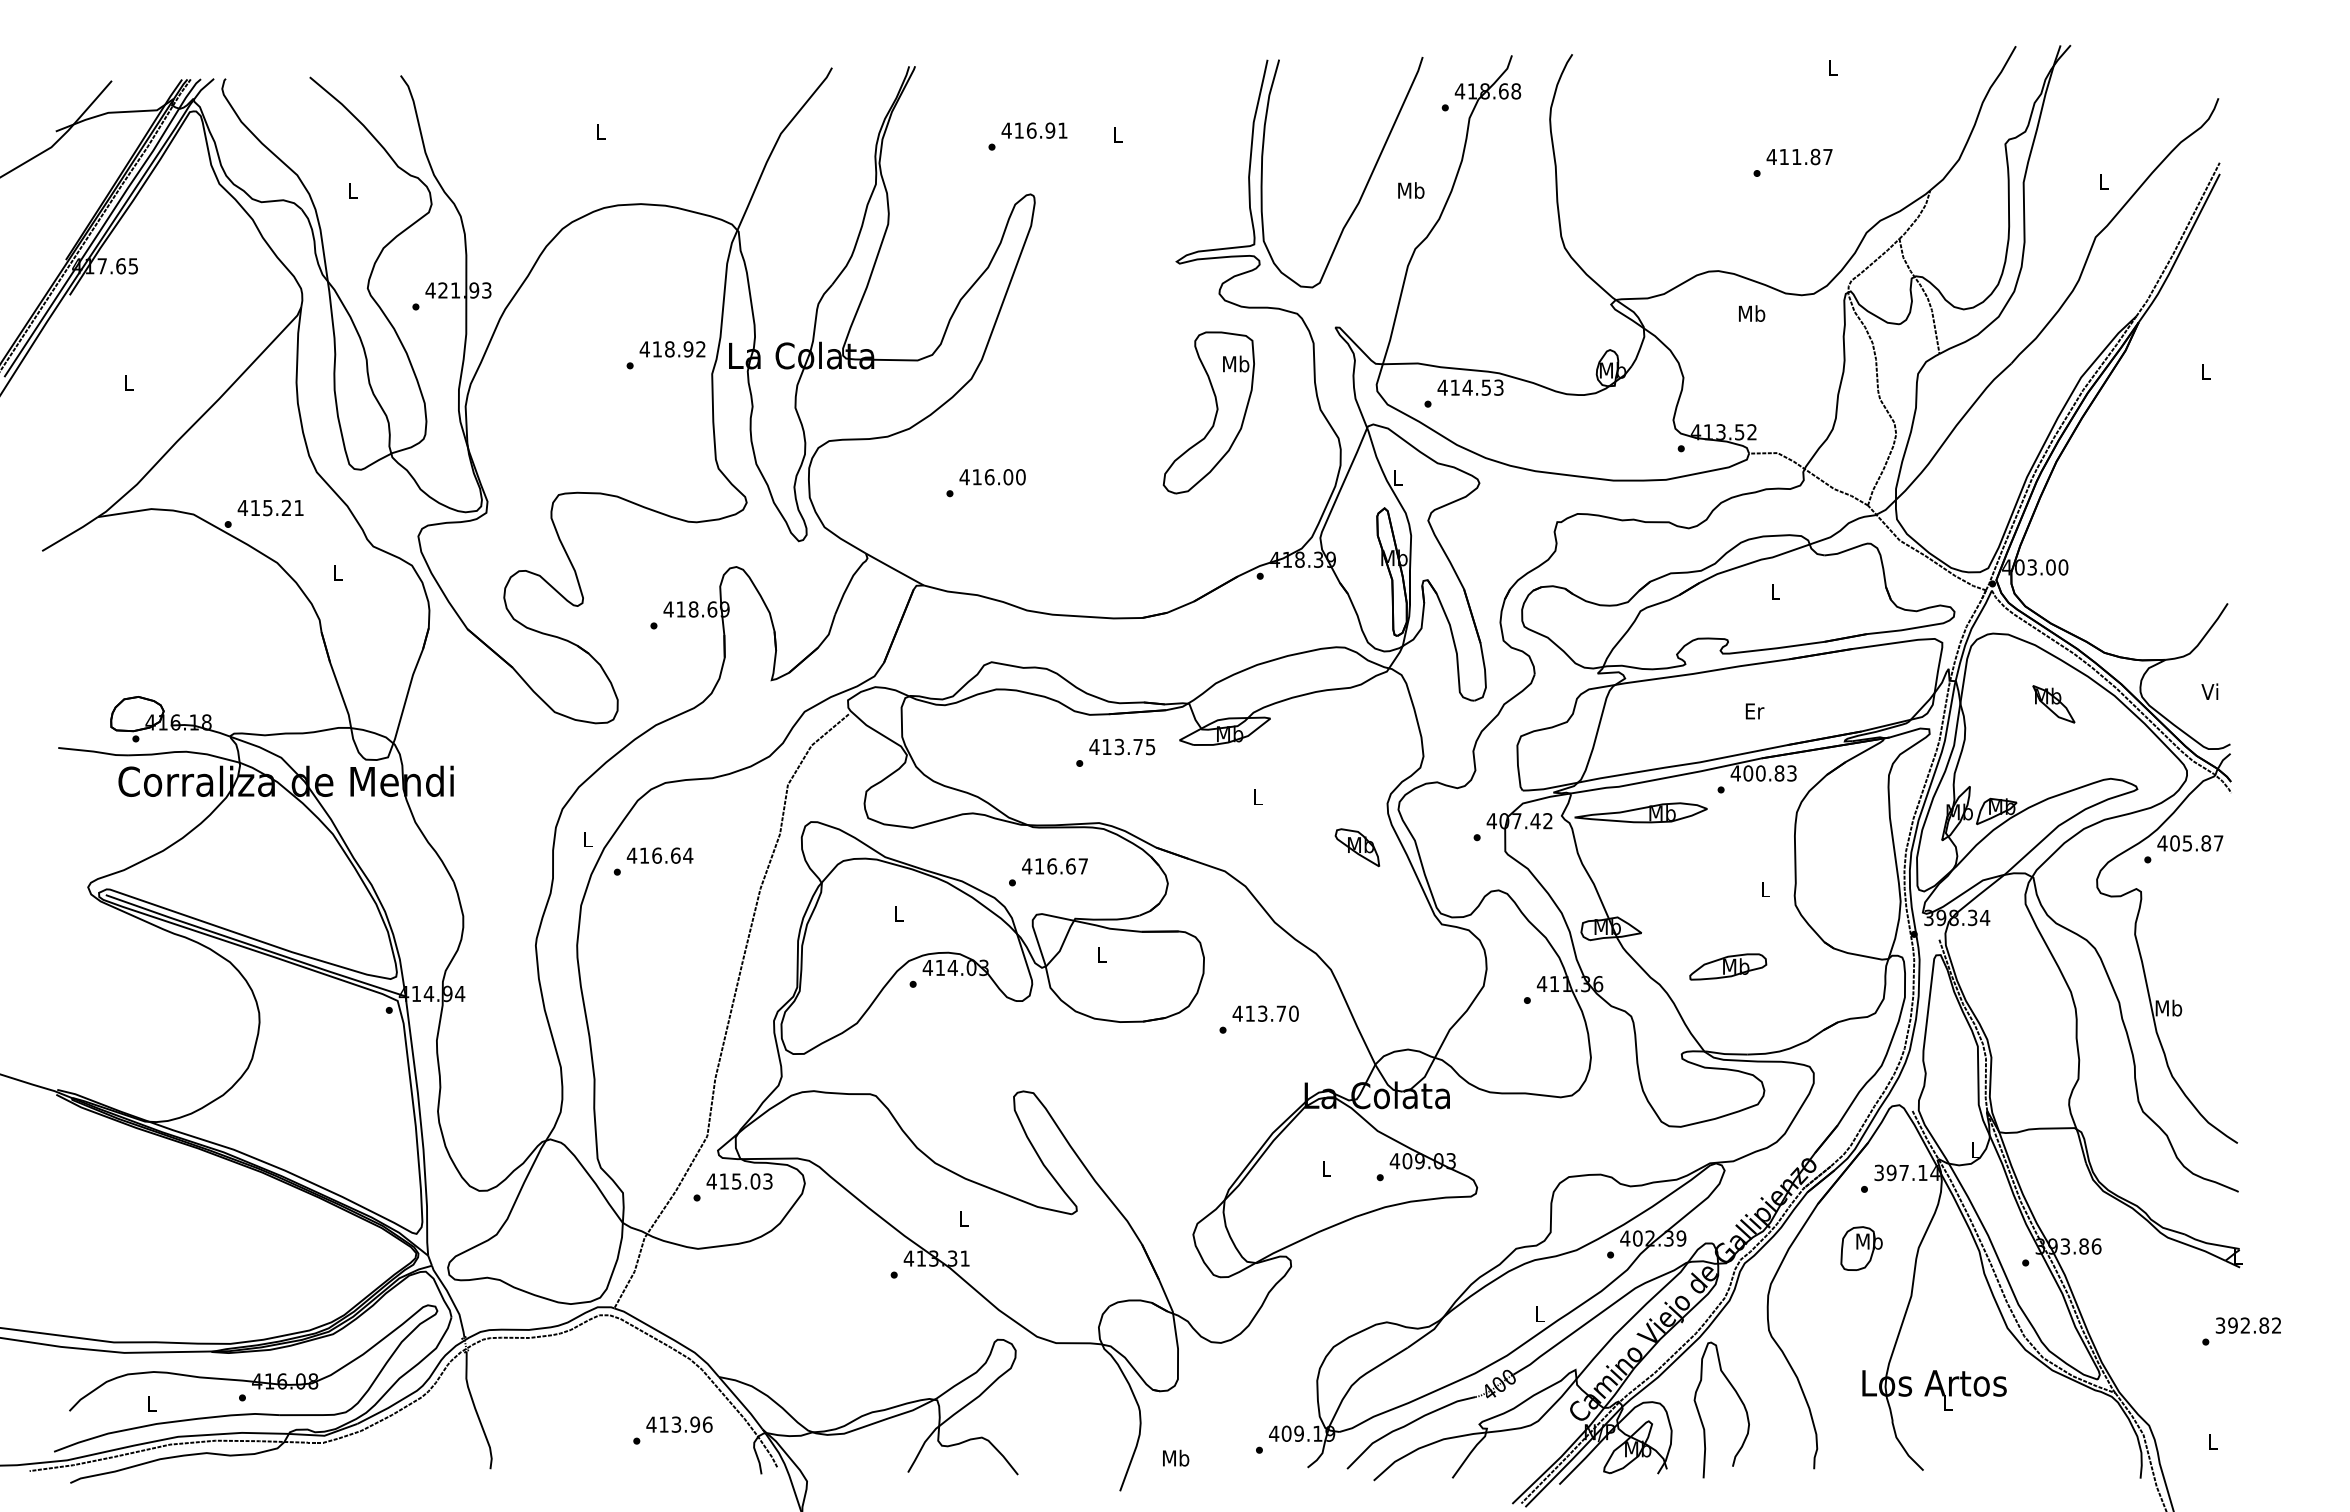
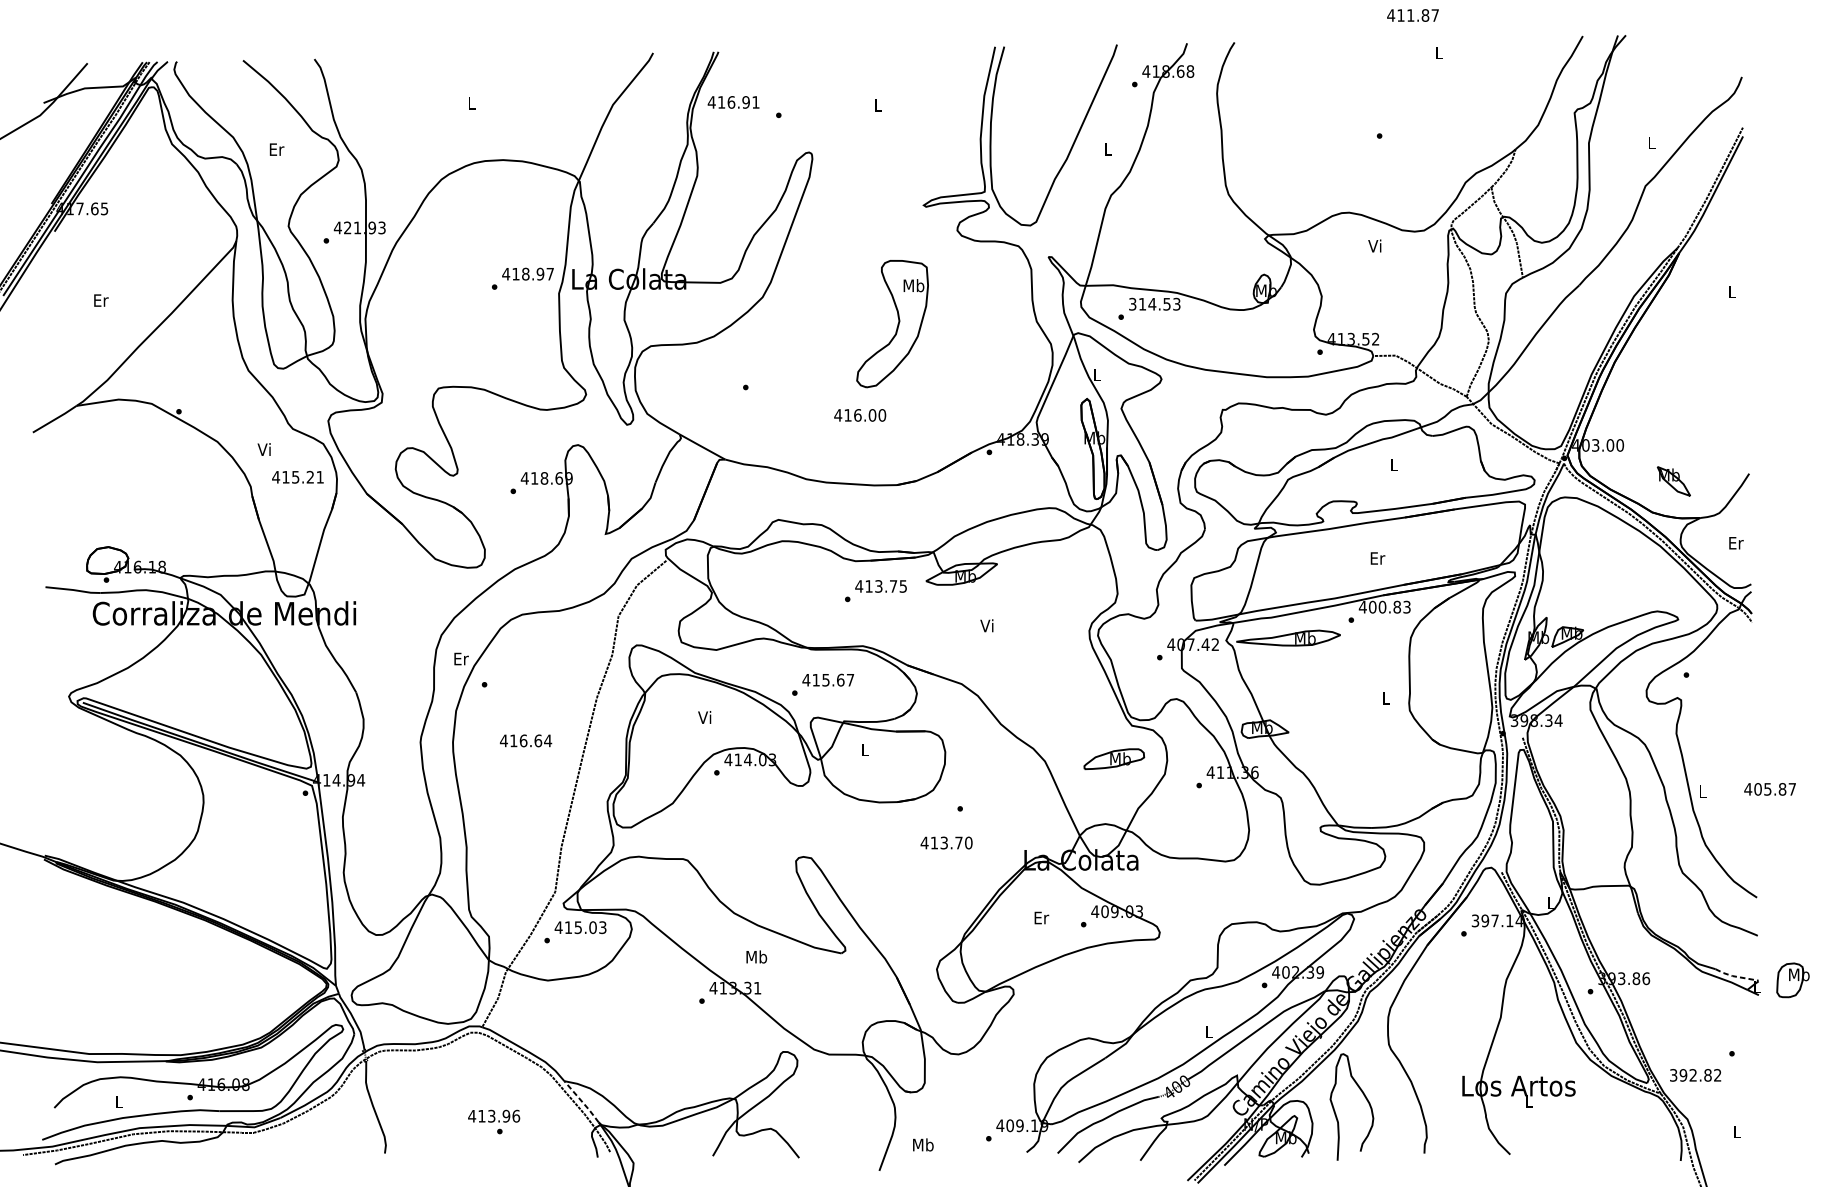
text: (1034, 130) -> (733, 102), moved
text: (1799, 156) -> (1412, 15), moved
text: (353, 190) -> (277, 149), L -> Er
text: (1411, 190) -> (1108, 149), Mb -> L
text: (1752, 313) -> (1376, 246), Mb -> Vi
text: (700, 349) -> (549, 274), 418.92 -> 418.97
text: (129, 382) -> (101, 300), L -> Er
text: (1442, 387) -> (1132, 304), 414.53 -> 314.53
part: (1215, 412) -> (897, 323), moved
text: (992, 477) -> (860, 415), moved
text: (270, 507) -> (297, 476), moved
text: (336, 572) -> (264, 449), L -> Vi
text: (2210, 691) -> (1735, 542), Vi -> Er
part: (2053, 704) -> (1673, 481), moved
text: (1256, 796) -> (986, 625), L -> Vi
text: (587, 839) -> (461, 659), L -> Er
text: (2190, 843) -> (1770, 789), moved
part: (1357, 847) -> (1065, 665), removed
text: (659, 855) -> (525, 740), moved
text: (1052, 866) -> (826, 680), 416.67 -> 415.67
text: (897, 913) -> (704, 717), L -> Vi
part: (1728, 966) -> (1114, 758), moved
text: (2168, 1007) -> (1702, 791), Mb -> L
text: (1265, 1013) -> (946, 842), moved
text: (1326, 1169) -> (1041, 918), L -> Er
text: (963, 1218) -> (756, 956), L -> Mb
line: (2210, 1243) -> (1735, 976), solid -> dashed
part: (1861, 1248) -> (1793, 980), moved
text: (2247, 1325) -> (1694, 1075), moved
line: (741, 1403) -> (582, 1101), solid -> dashed
text: (679, 1424) -> (494, 1116), moved

